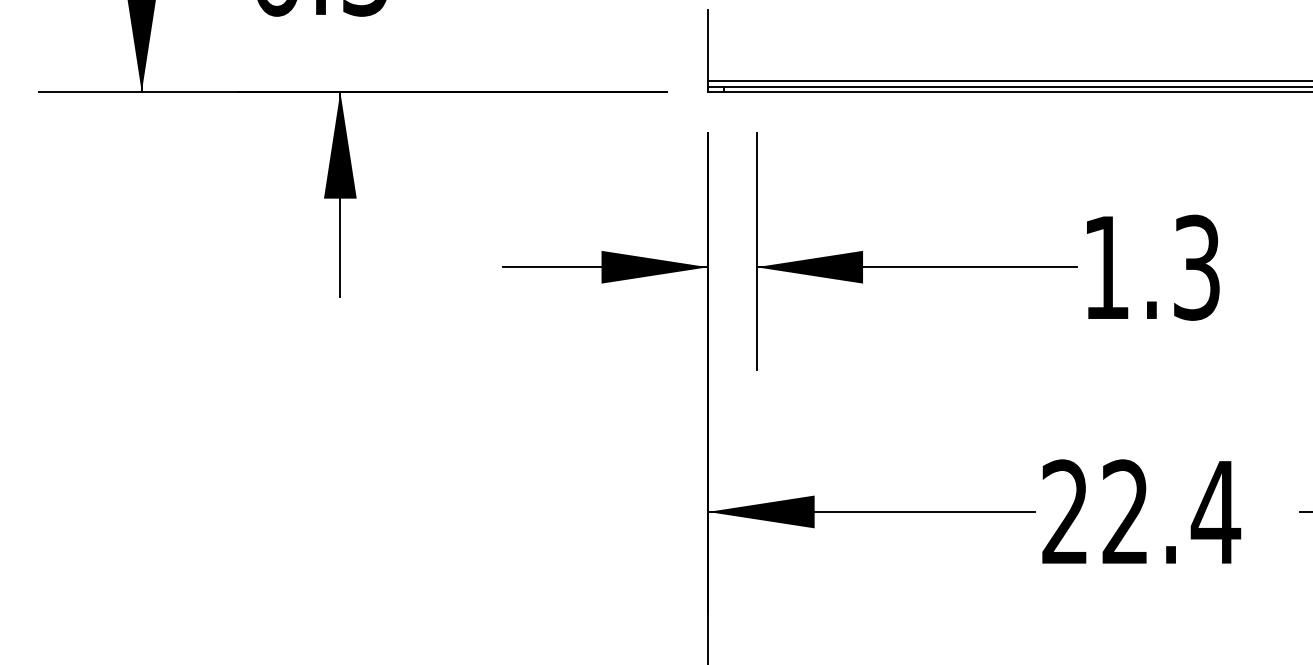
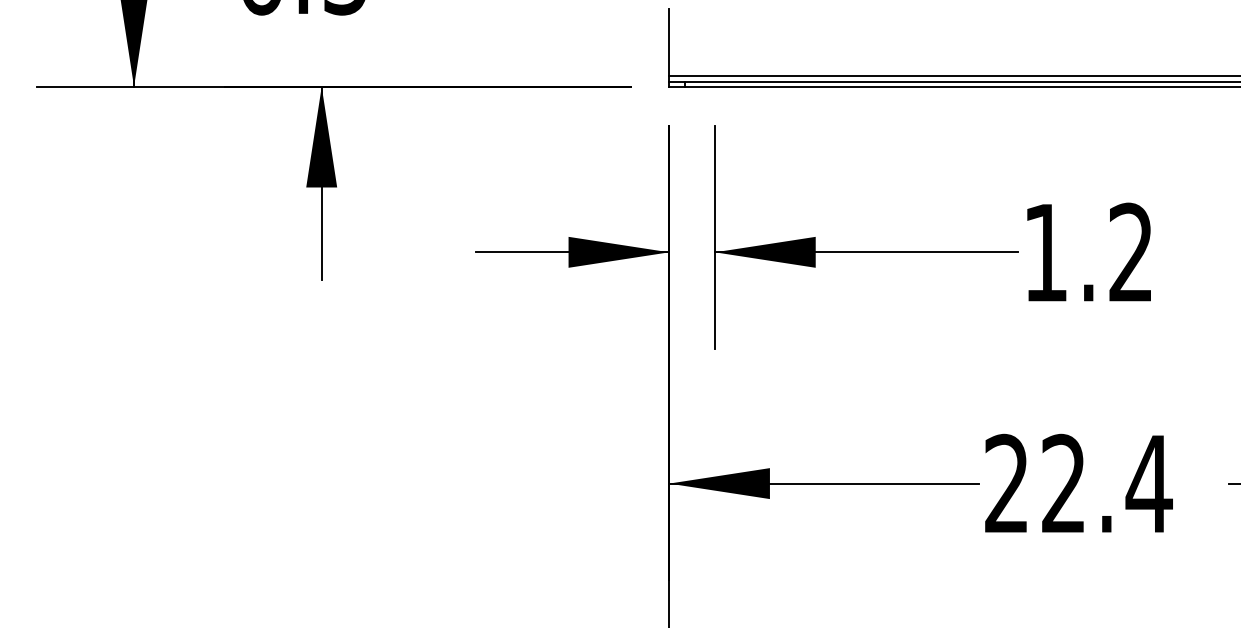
text: (1196, 267) -> (1130, 252), 1.3 -> 1.2

